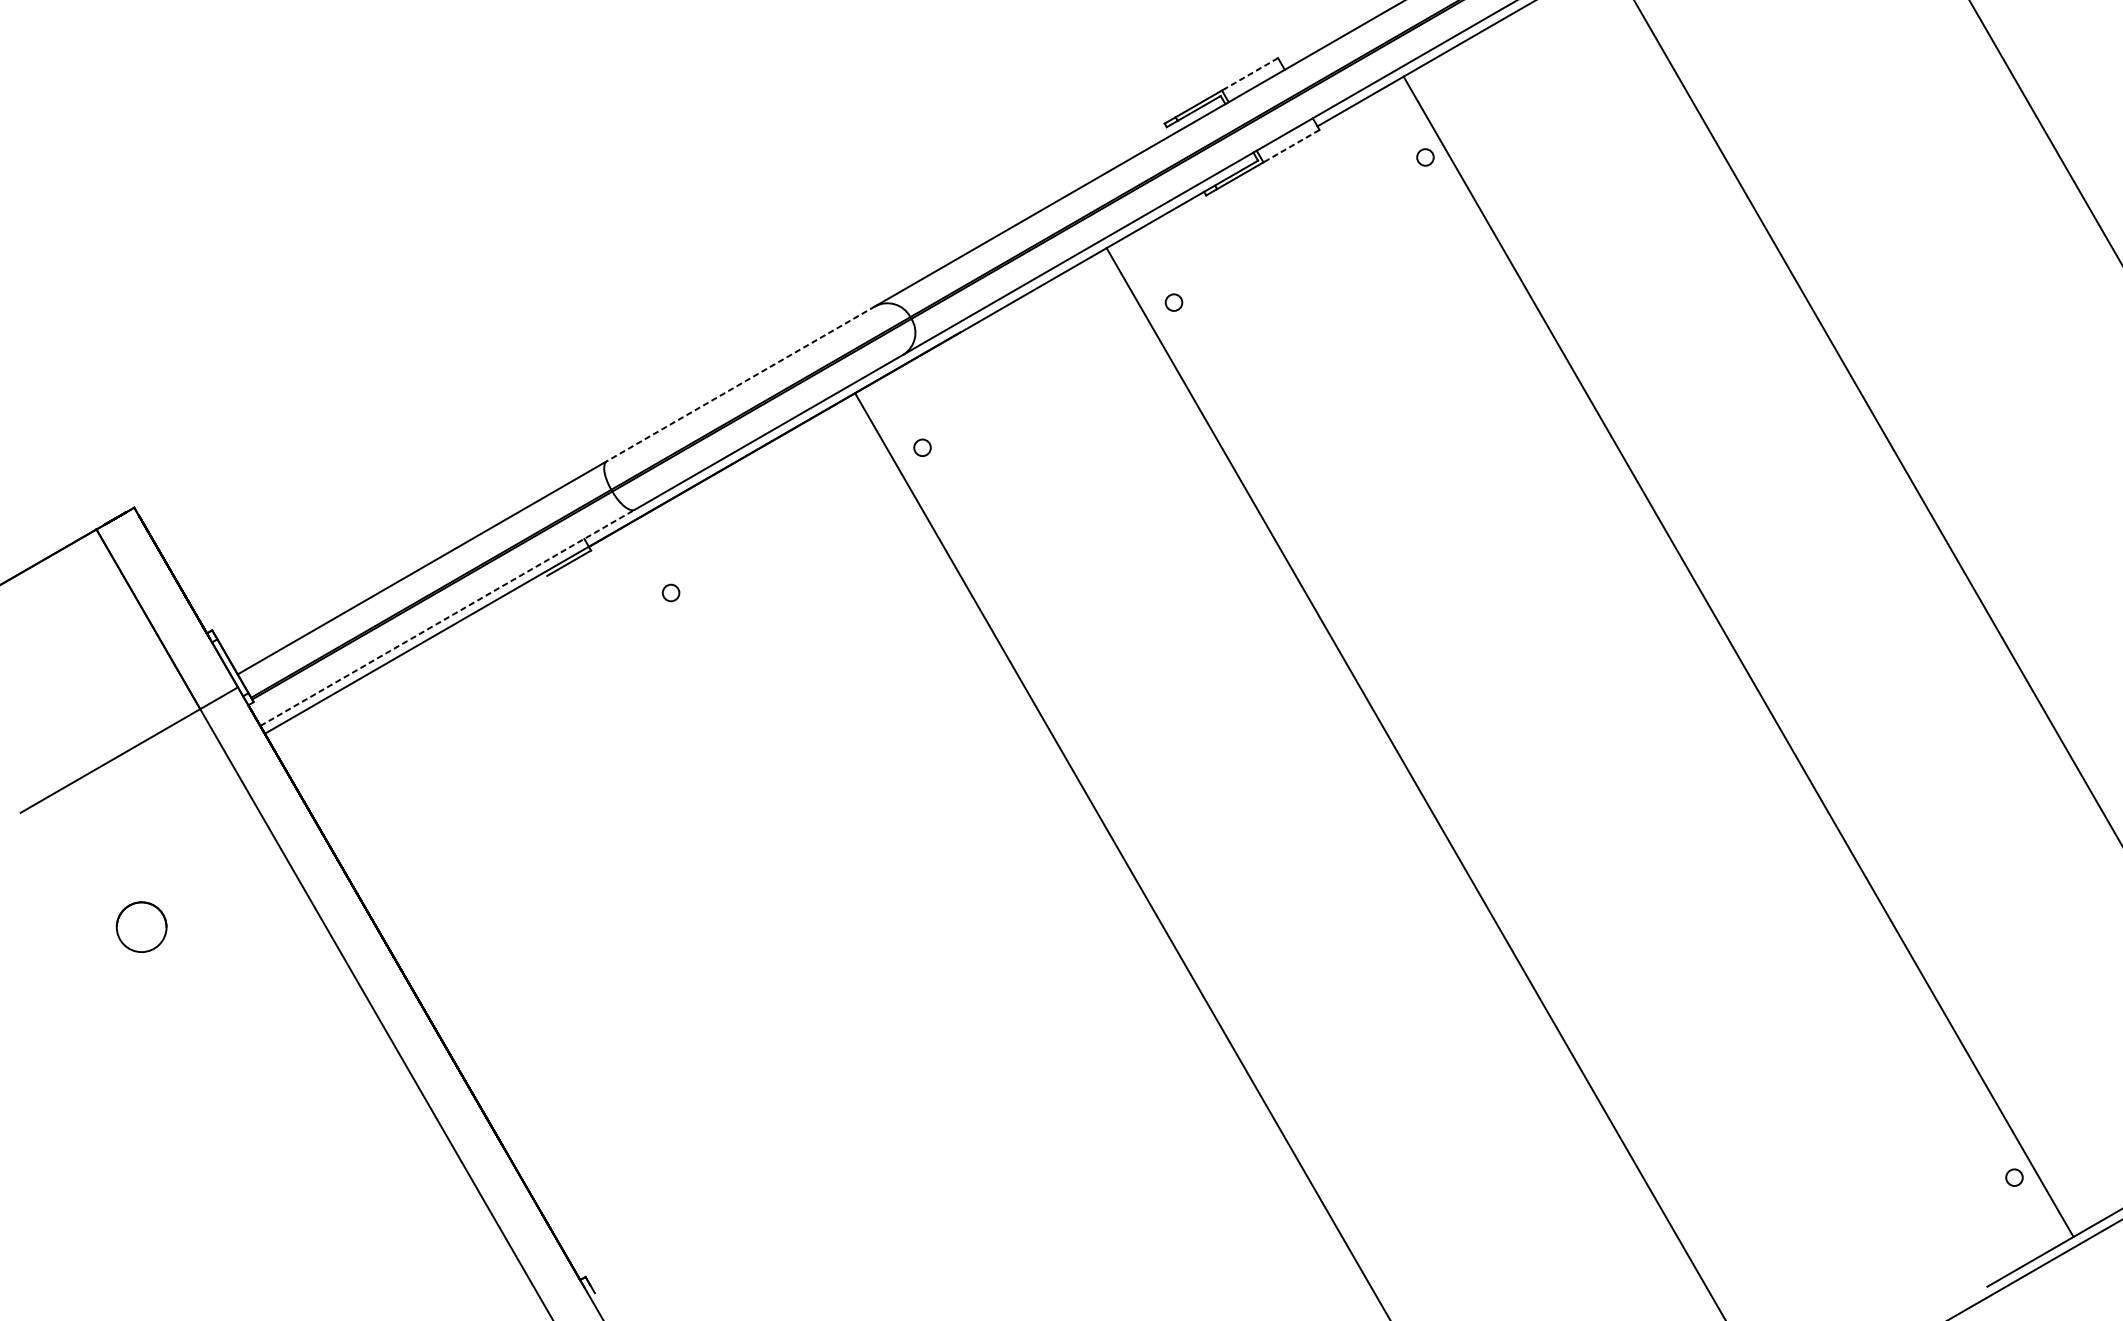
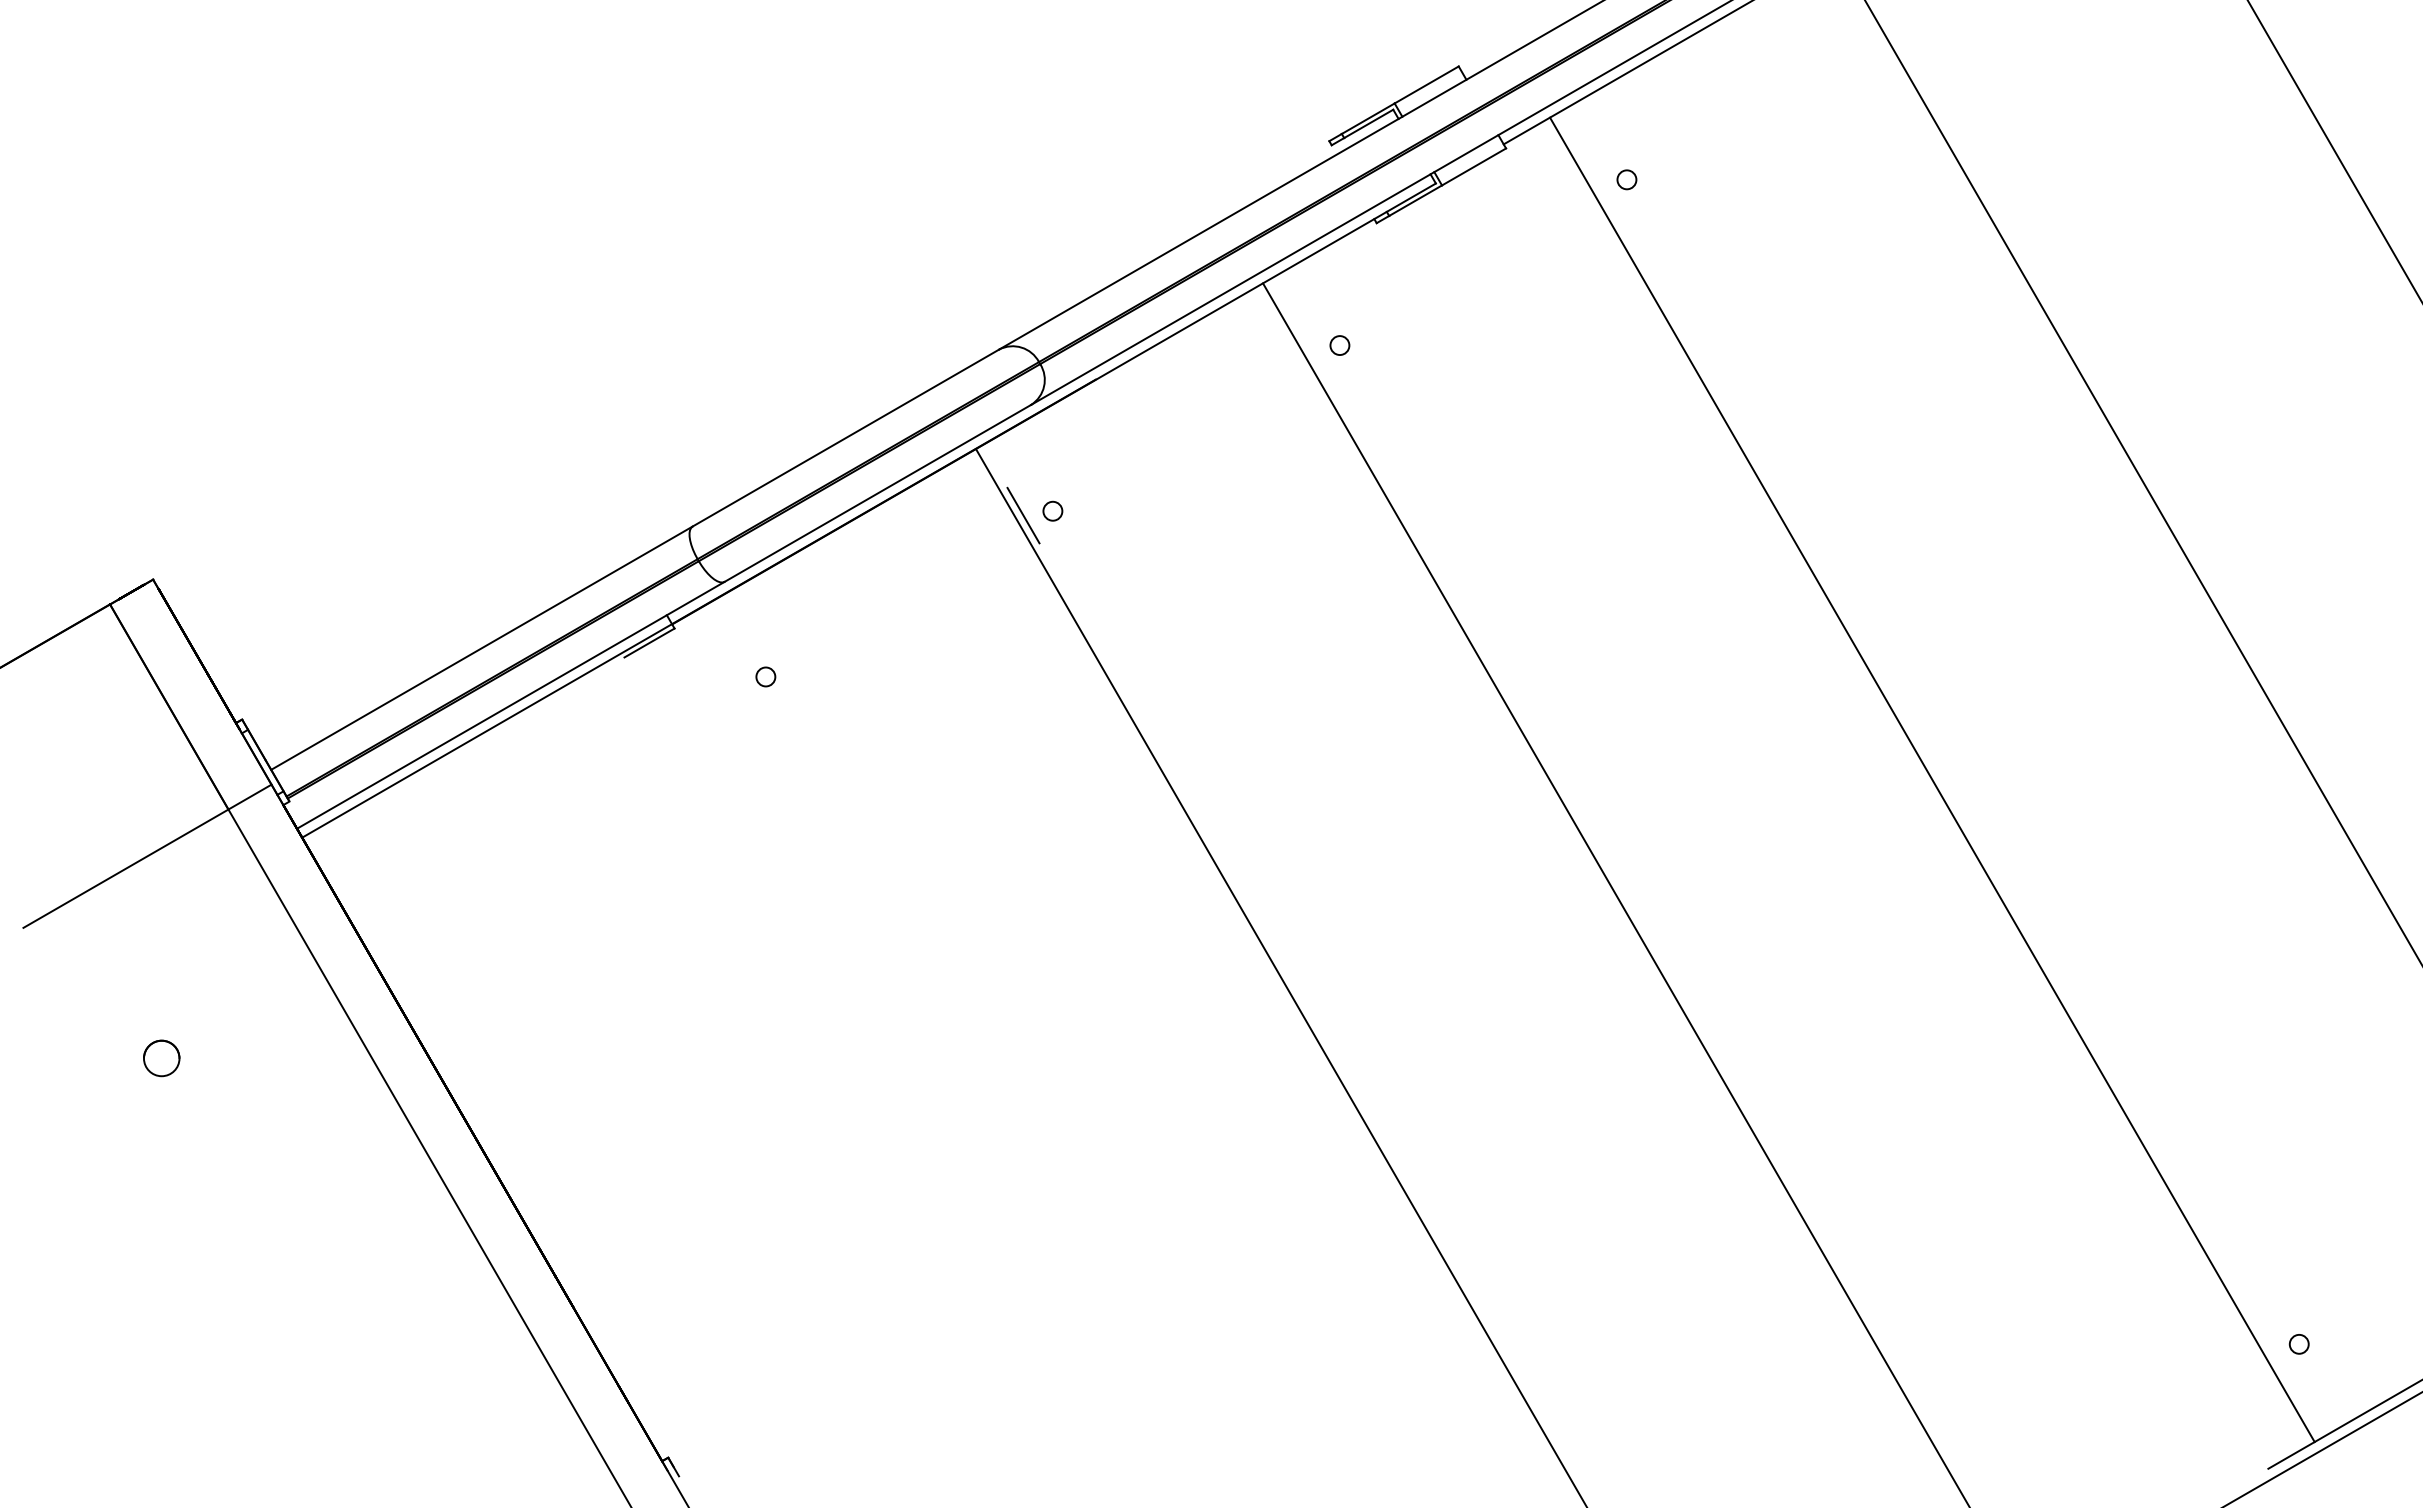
line: (1249, 73) -> (1426, 84), dashed -> solid
line: (1291, 145) -> (1474, 166), dashed -> solid
line: (740, 384) -> (845, 438), dashed -> solid
line: (896, 451) -> (1023, 515), added
line: (447, 618) -> (510, 705), dashed -> solid
line: (1738, 656) -> (1932, 779), moved
part: (141, 927) -> (161, 1058), size x0.62

